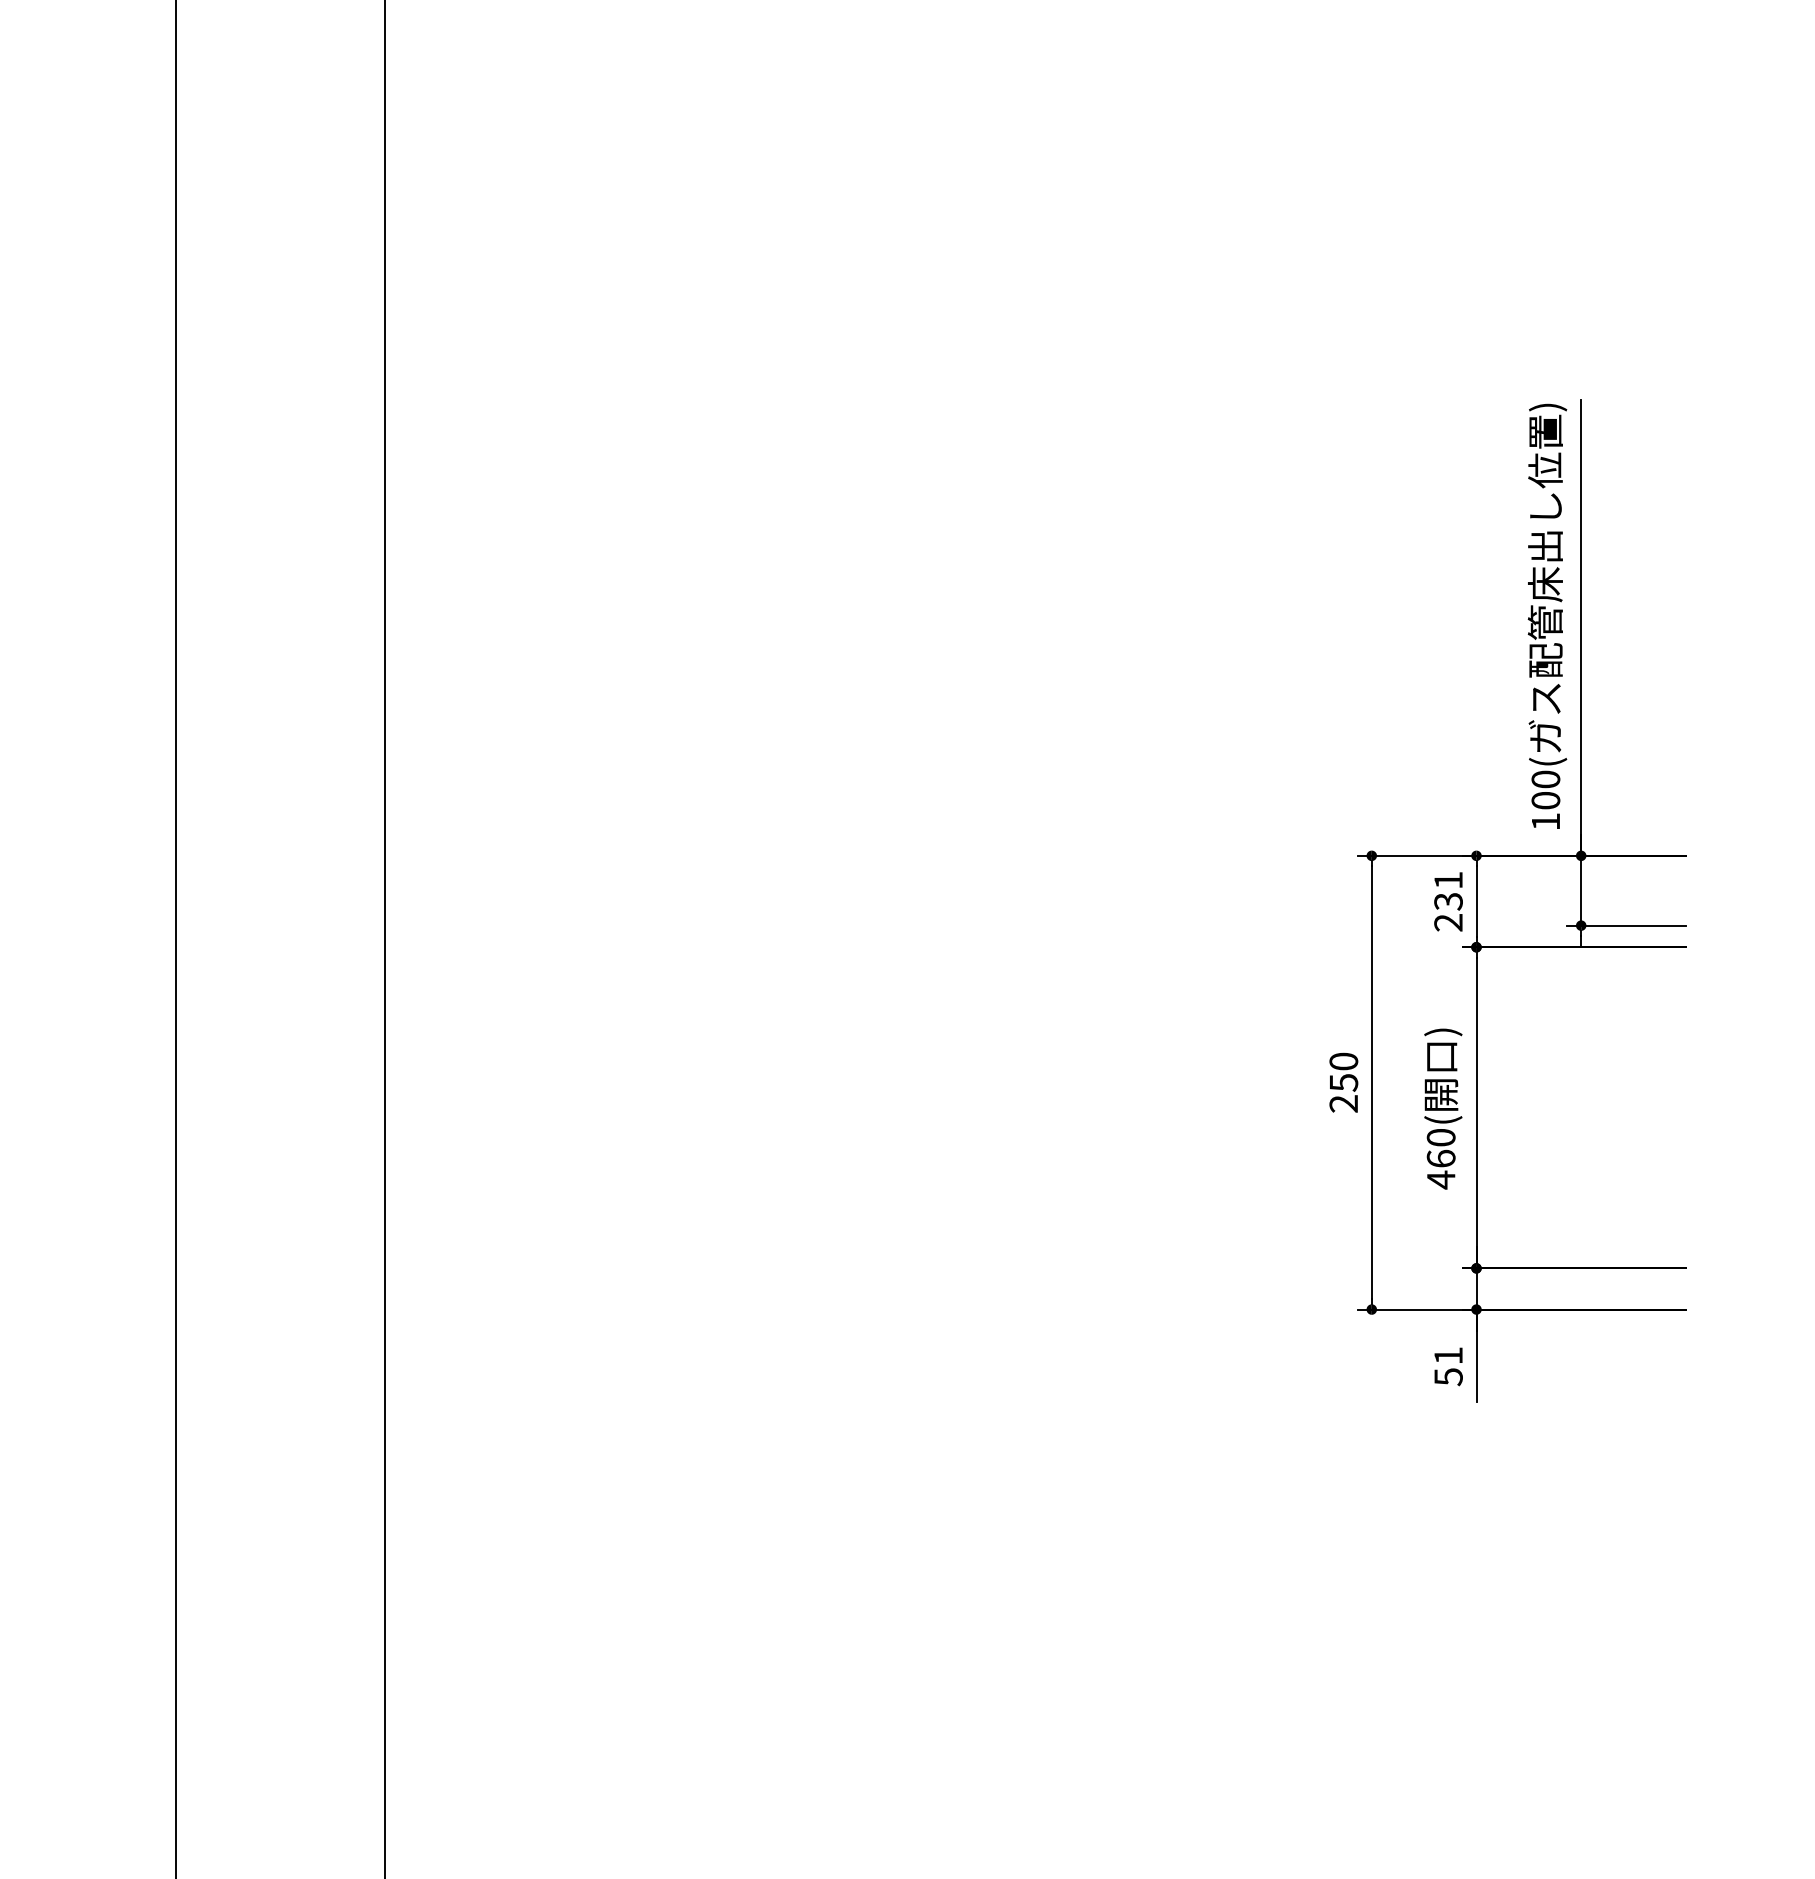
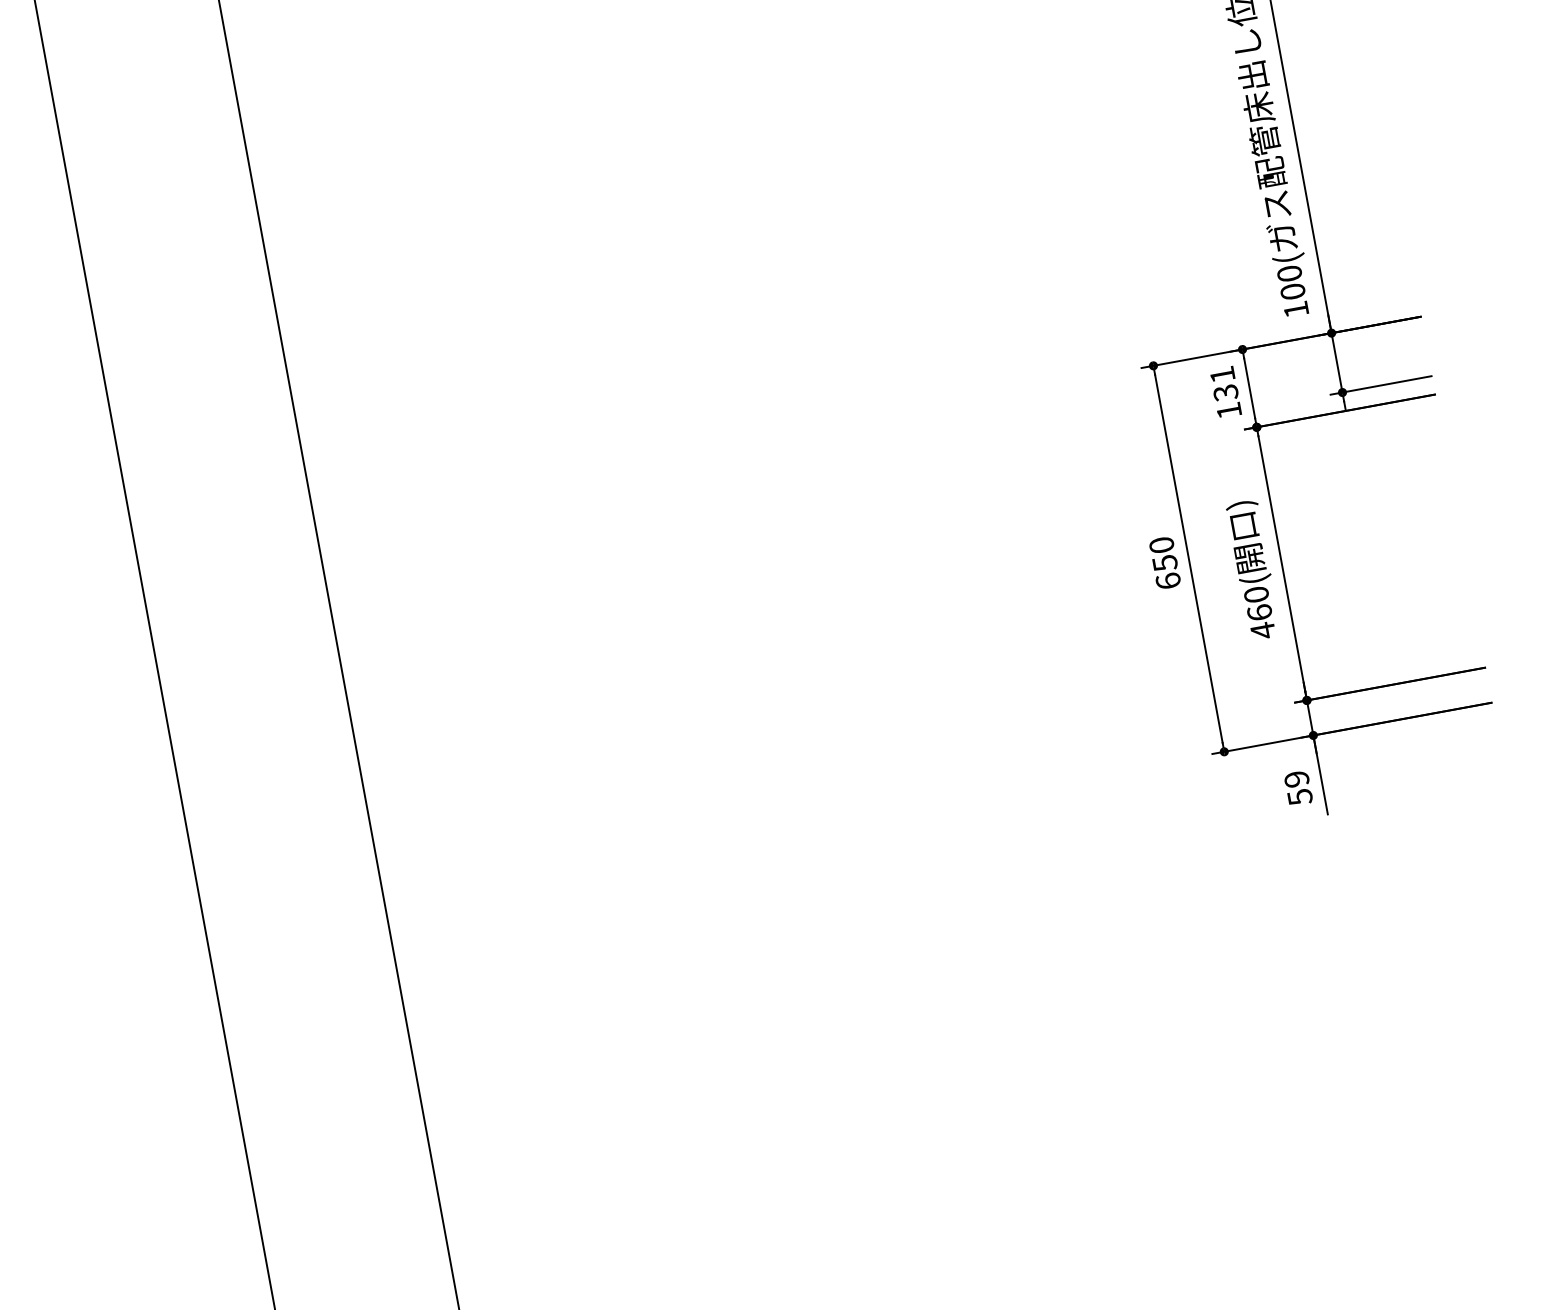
text: (1448, 922) -> (1229, 410), 231 -> 131
text: (1343, 1103) -> (1168, 580), 250 -> 650
text: (1448, 1355) -> (1296, 778), 51 -> 59

